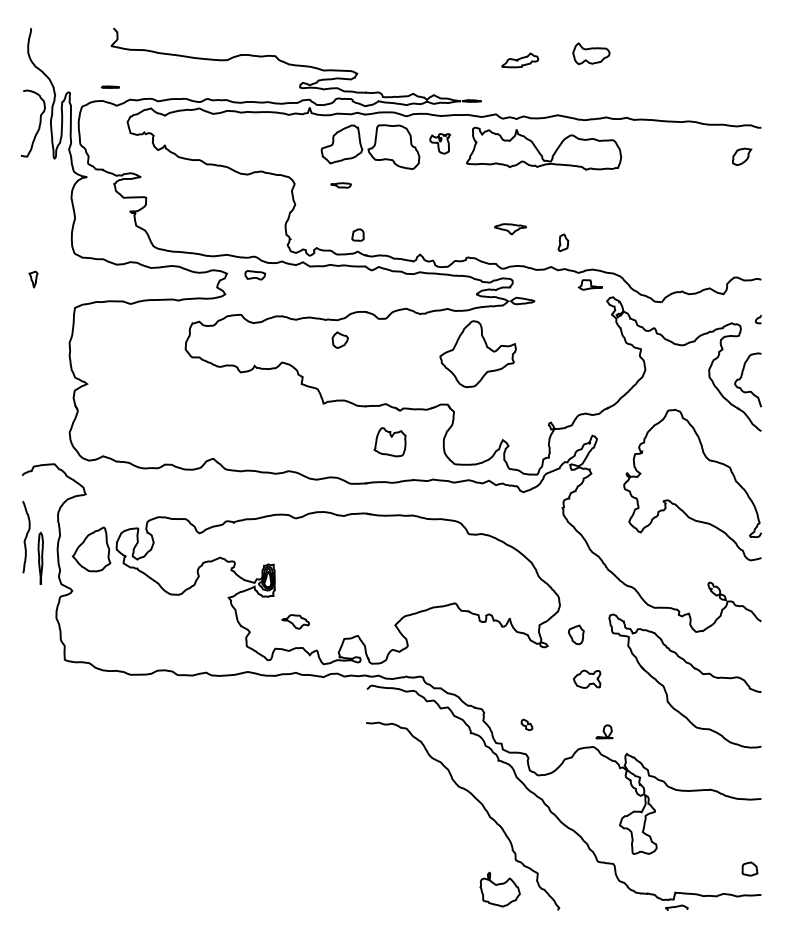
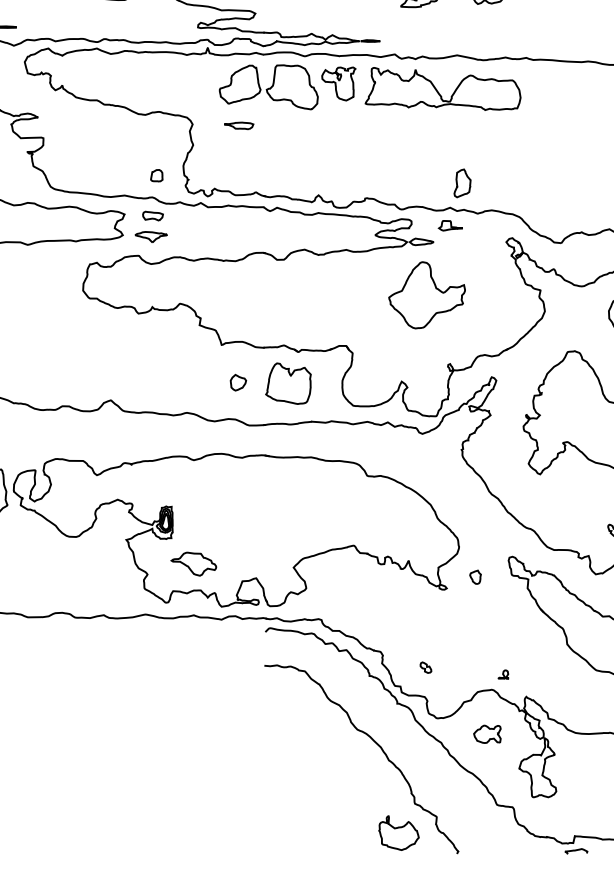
part: (439, 143) -> (338, 83), size x1.67
part: (341, 185) -> (239, 125), size x1.43
part: (510, 229) -> (151, 237), moved
part: (357, 234) -> (156, 175), moved
part: (563, 242) -> (462, 183), size x1.67
part: (589, 284) -> (449, 225), moved
part: (339, 339) -> (237, 382), moved
part: (477, 354) -> (426, 295), moved
part: (389, 442) -> (287, 384), size x1.43
part: (295, 621) -> (193, 563), size x1.67
part: (576, 634) -> (475, 576), size x0.71
part: (587, 678) -> (487, 733), moved
part: (603, 731) -> (502, 674), size x0.62

